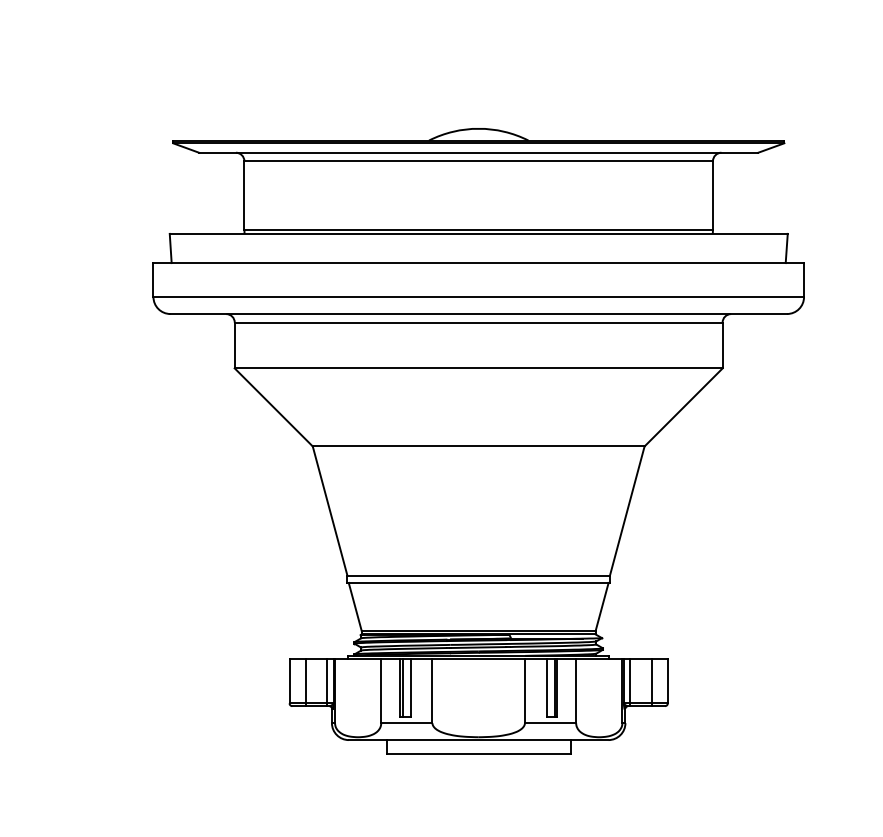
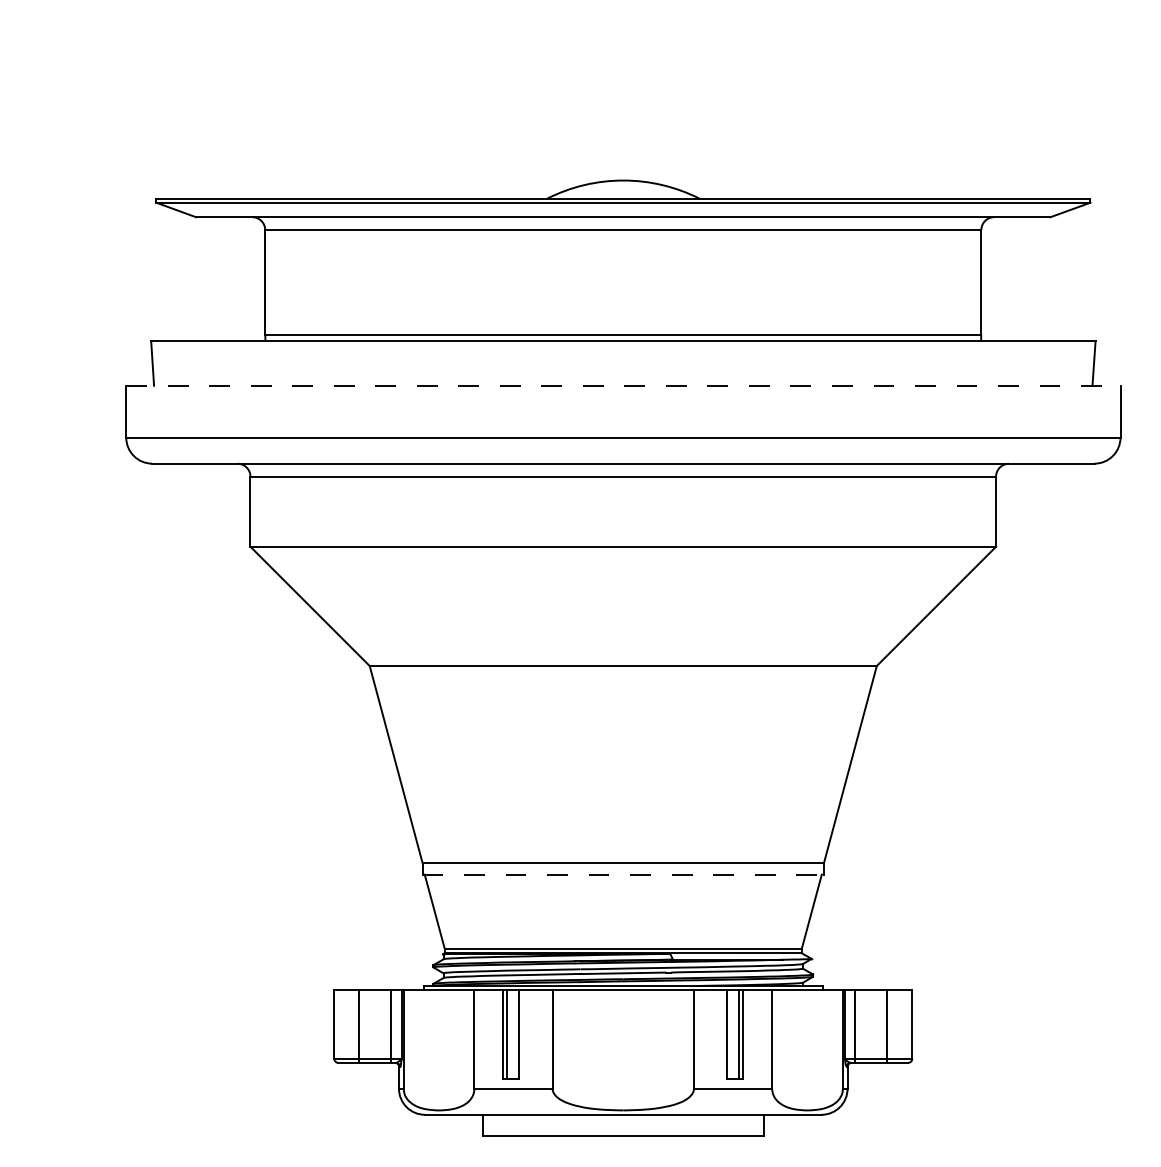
line: (479, 263) -> (624, 386), solid -> dashed
line: (479, 582) -> (624, 873), solid -> dashed

